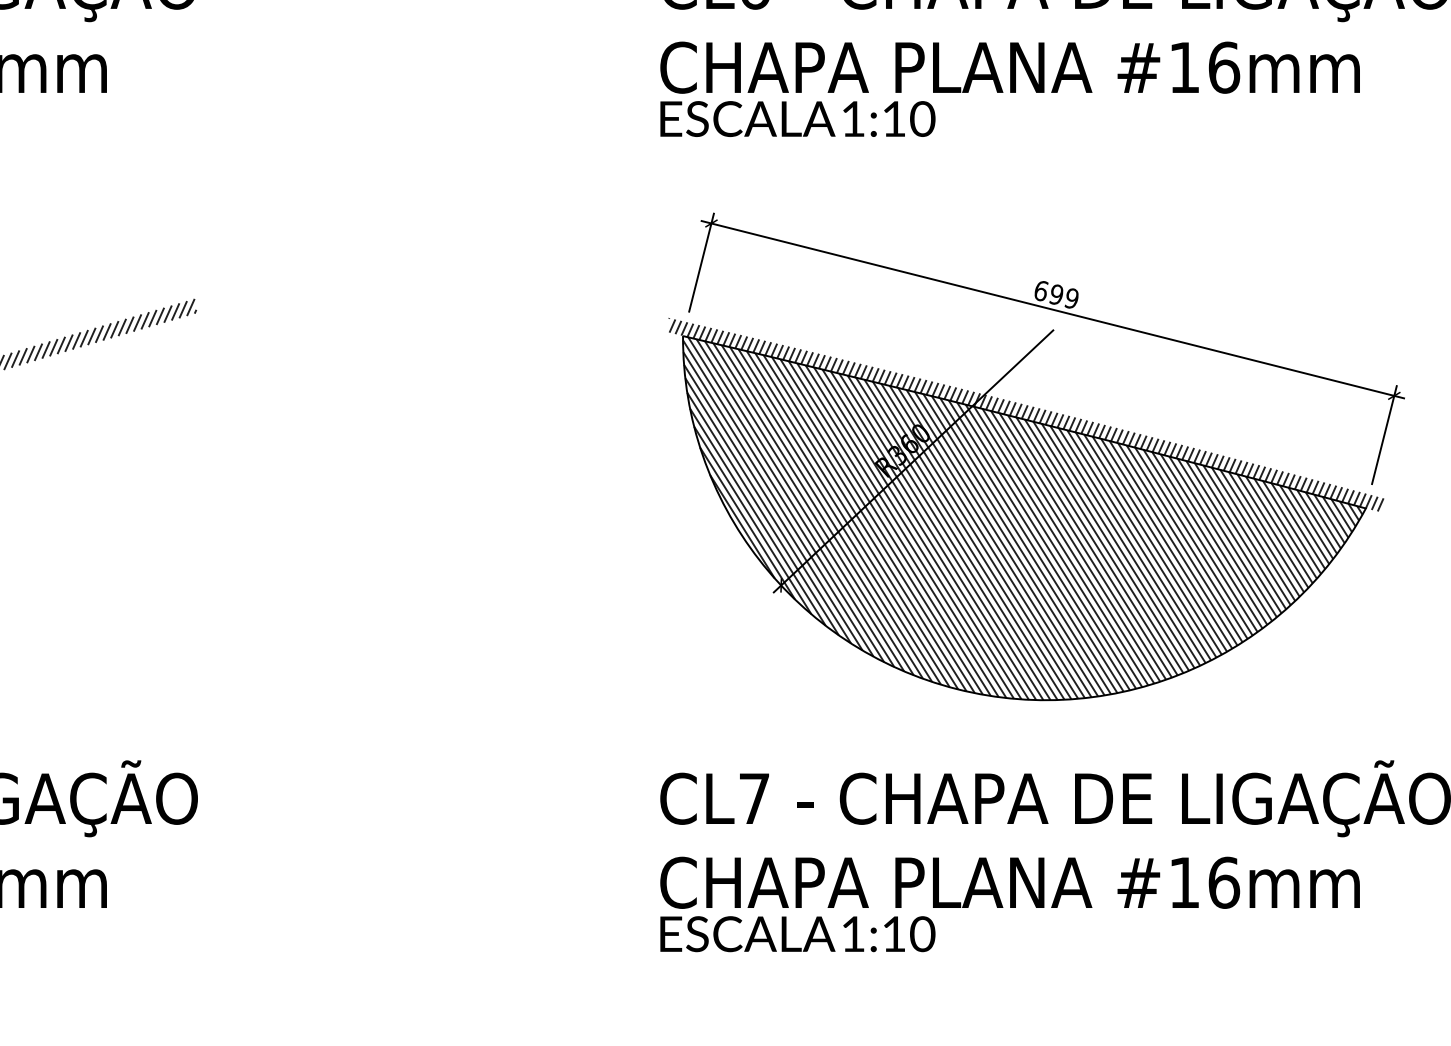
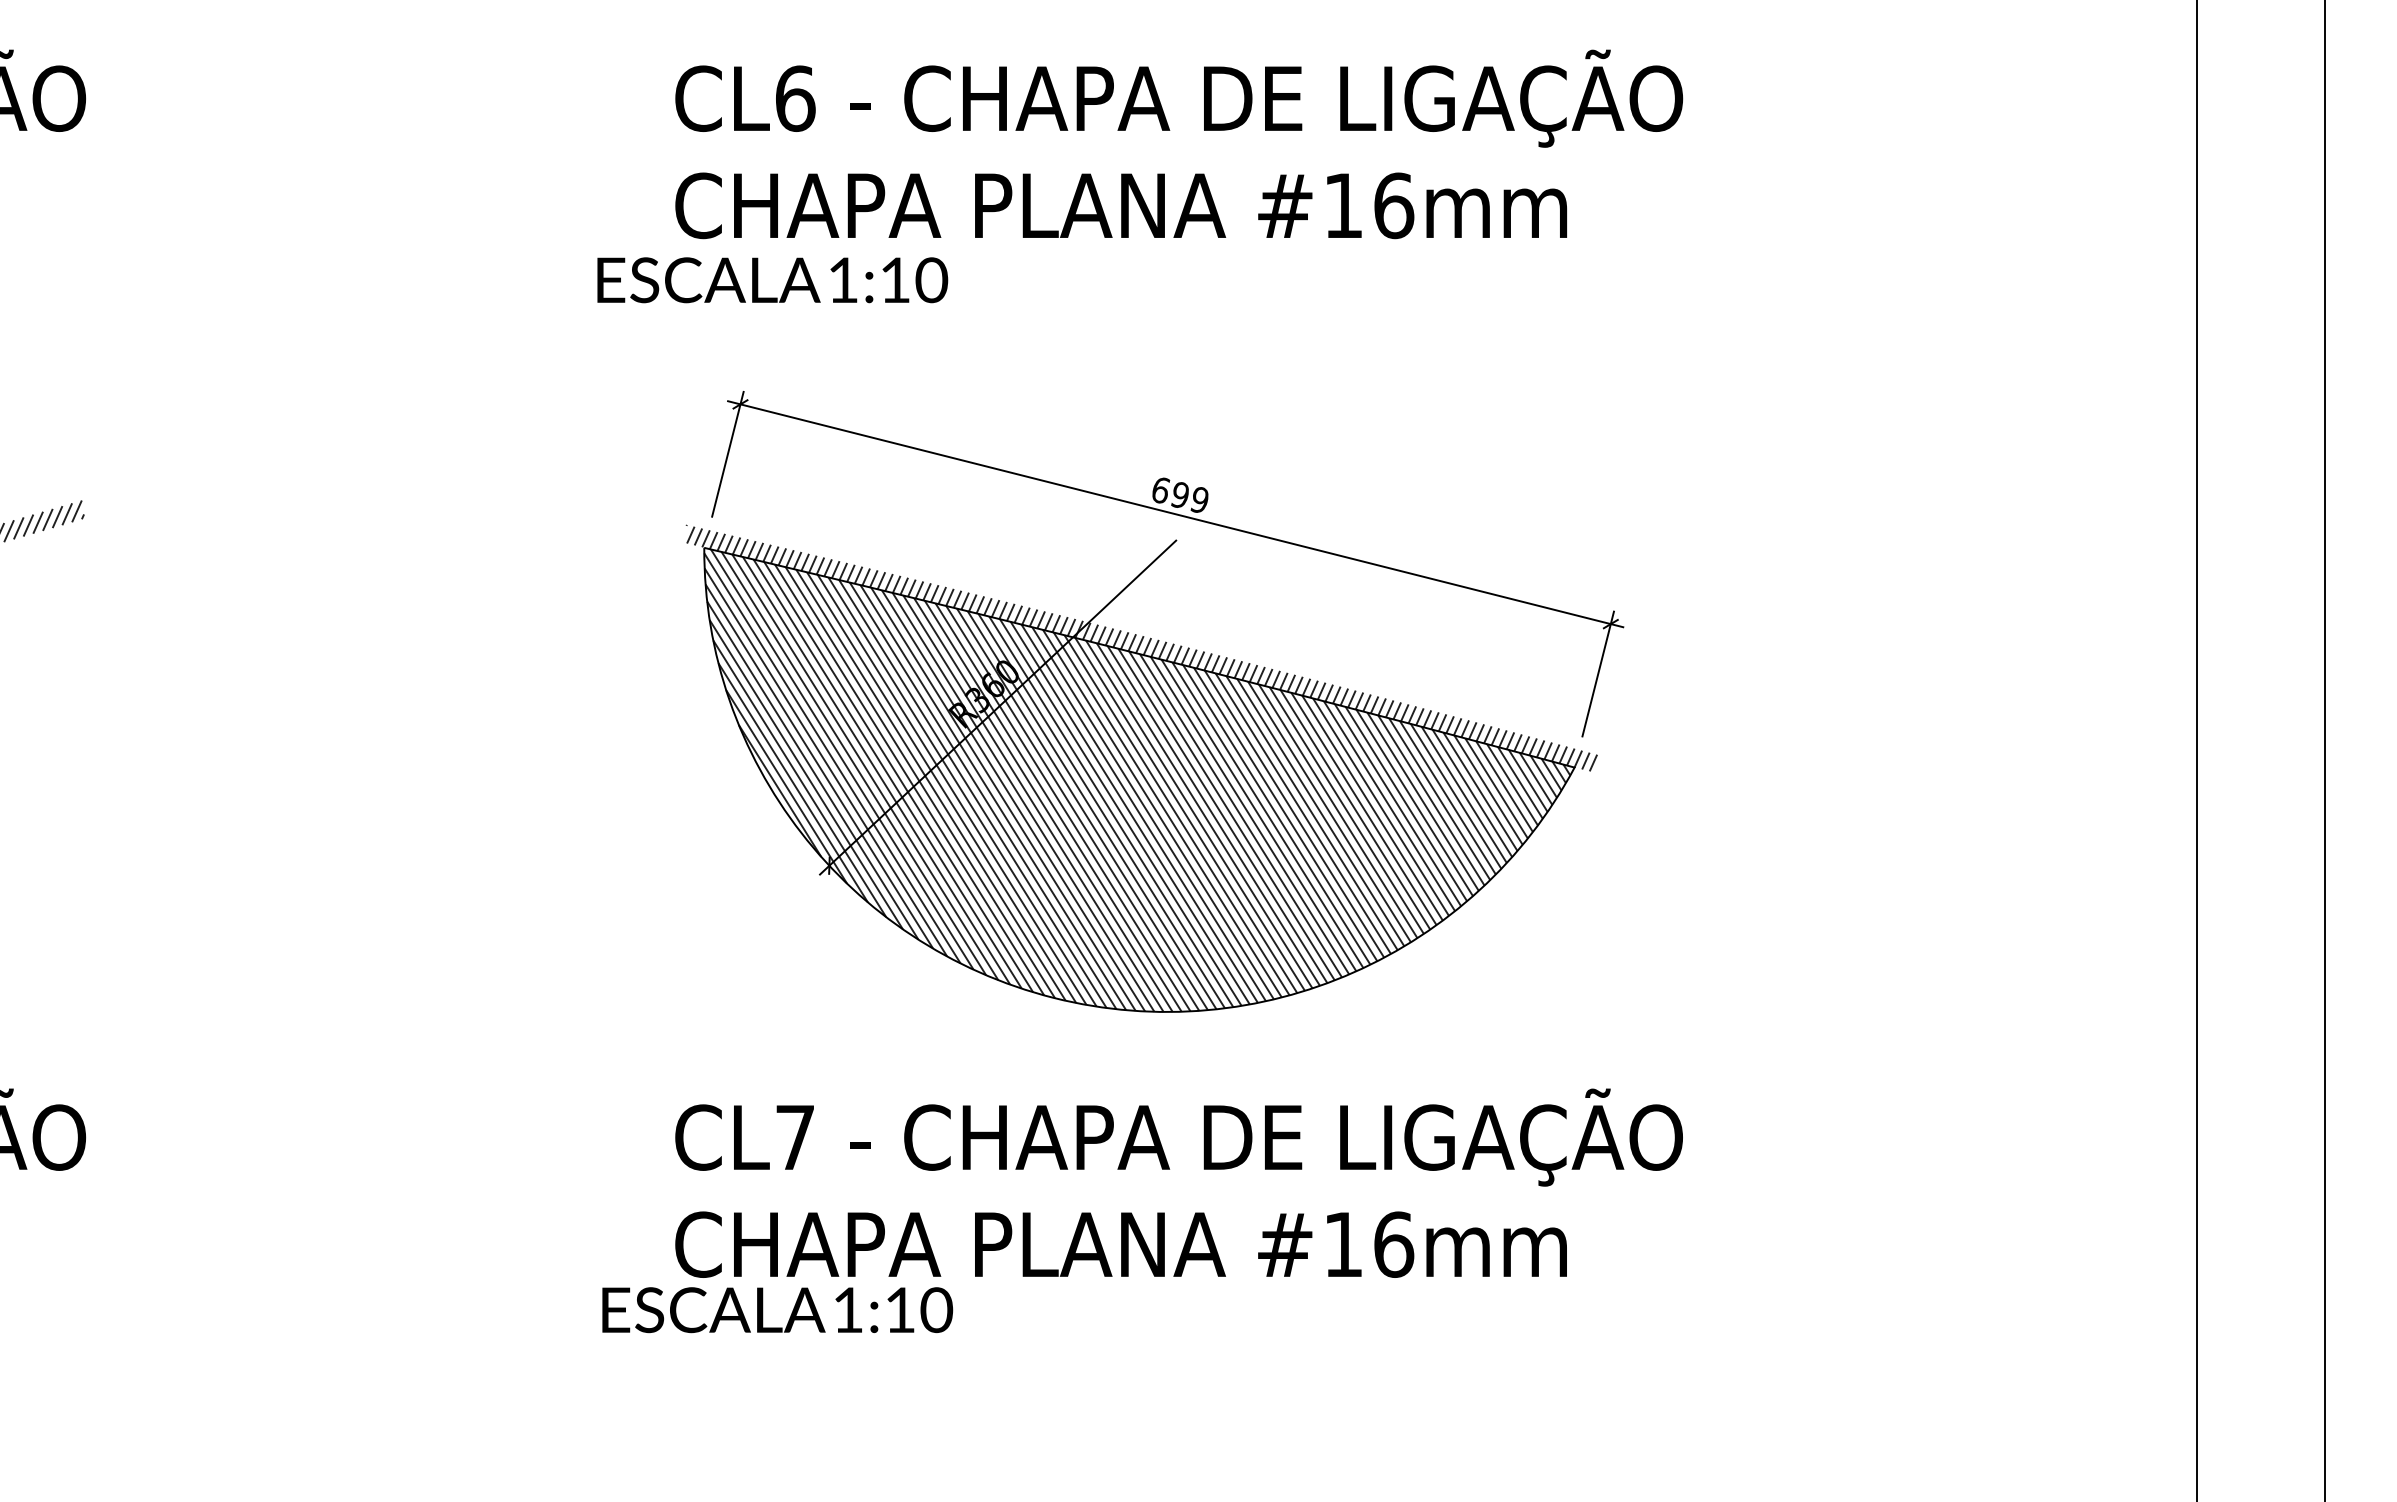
text: (797, 119) -> (772, 280), moved
text: (797, 934) -> (777, 1310), moved

